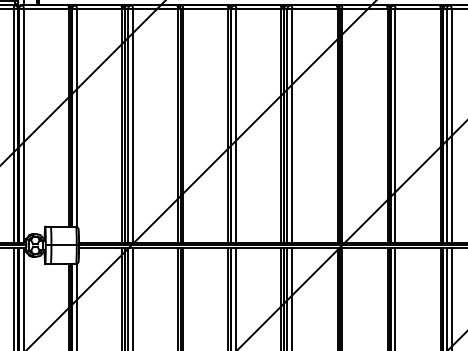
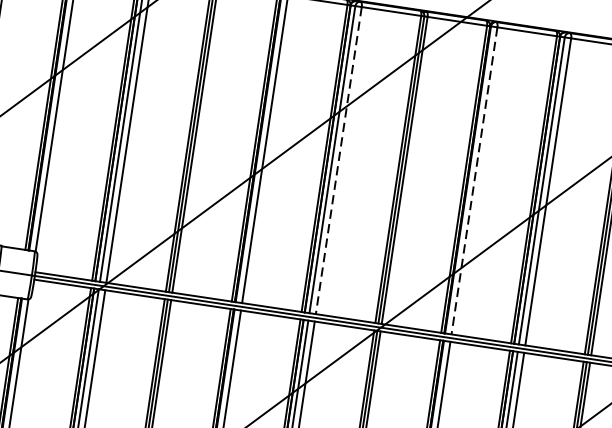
line: (292, 125) -> (339, 160), solid -> dashed
line: (395, 125) -> (474, 180), solid -> dashed

